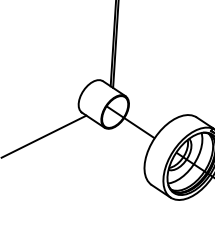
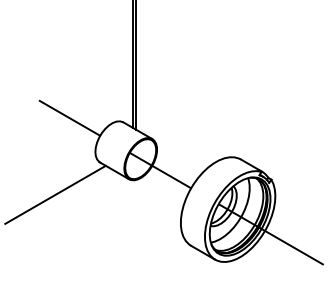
line: (59, 74) -> (69, 117), added

